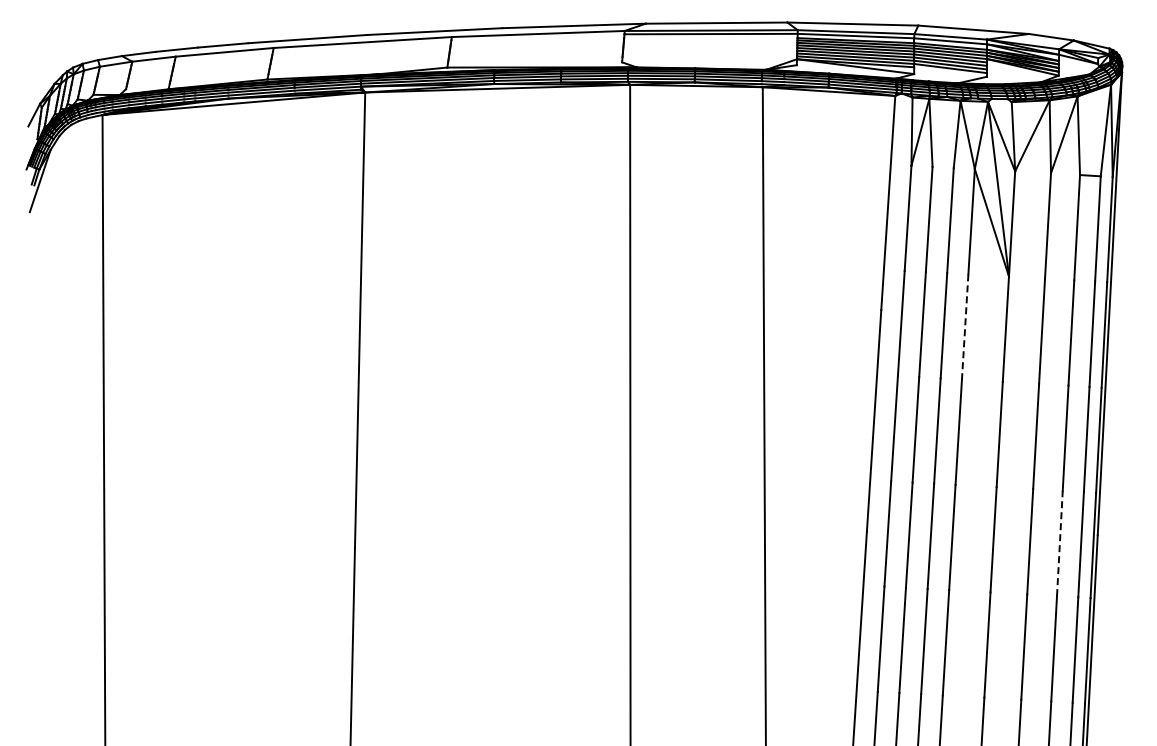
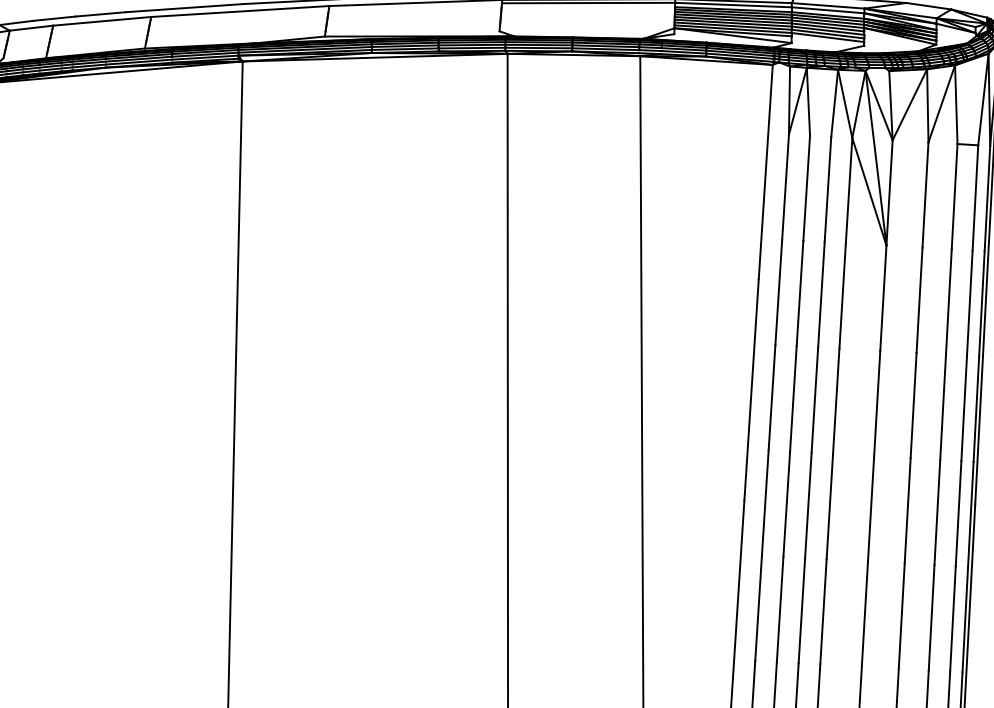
line: (965, 327) -> (842, 296), dashed -> solid
line: (1059, 543) -> (936, 512), dashed -> solid

